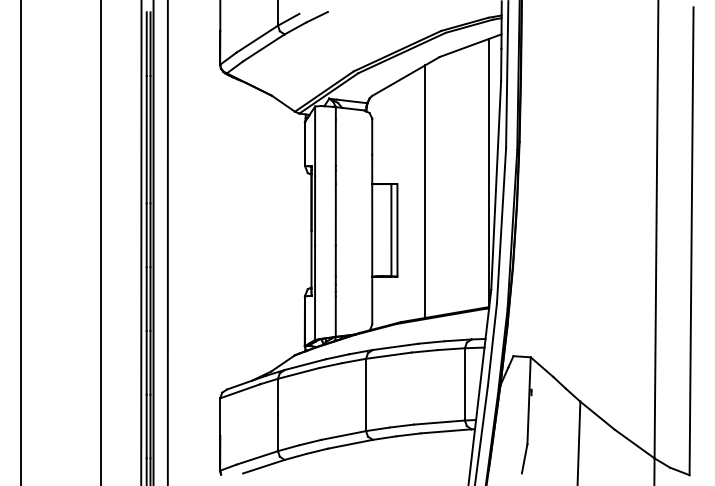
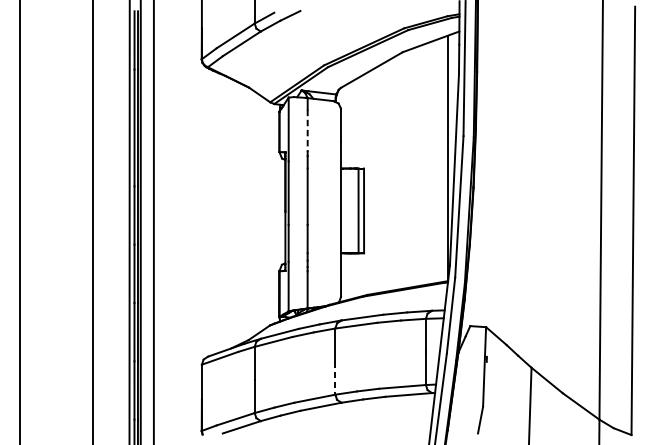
line: (335, 143) -> (307, 131), solid -> dashed
line: (425, 191) -> (389, 175), removed
line: (366, 413) -> (335, 378), solid -> dashed

